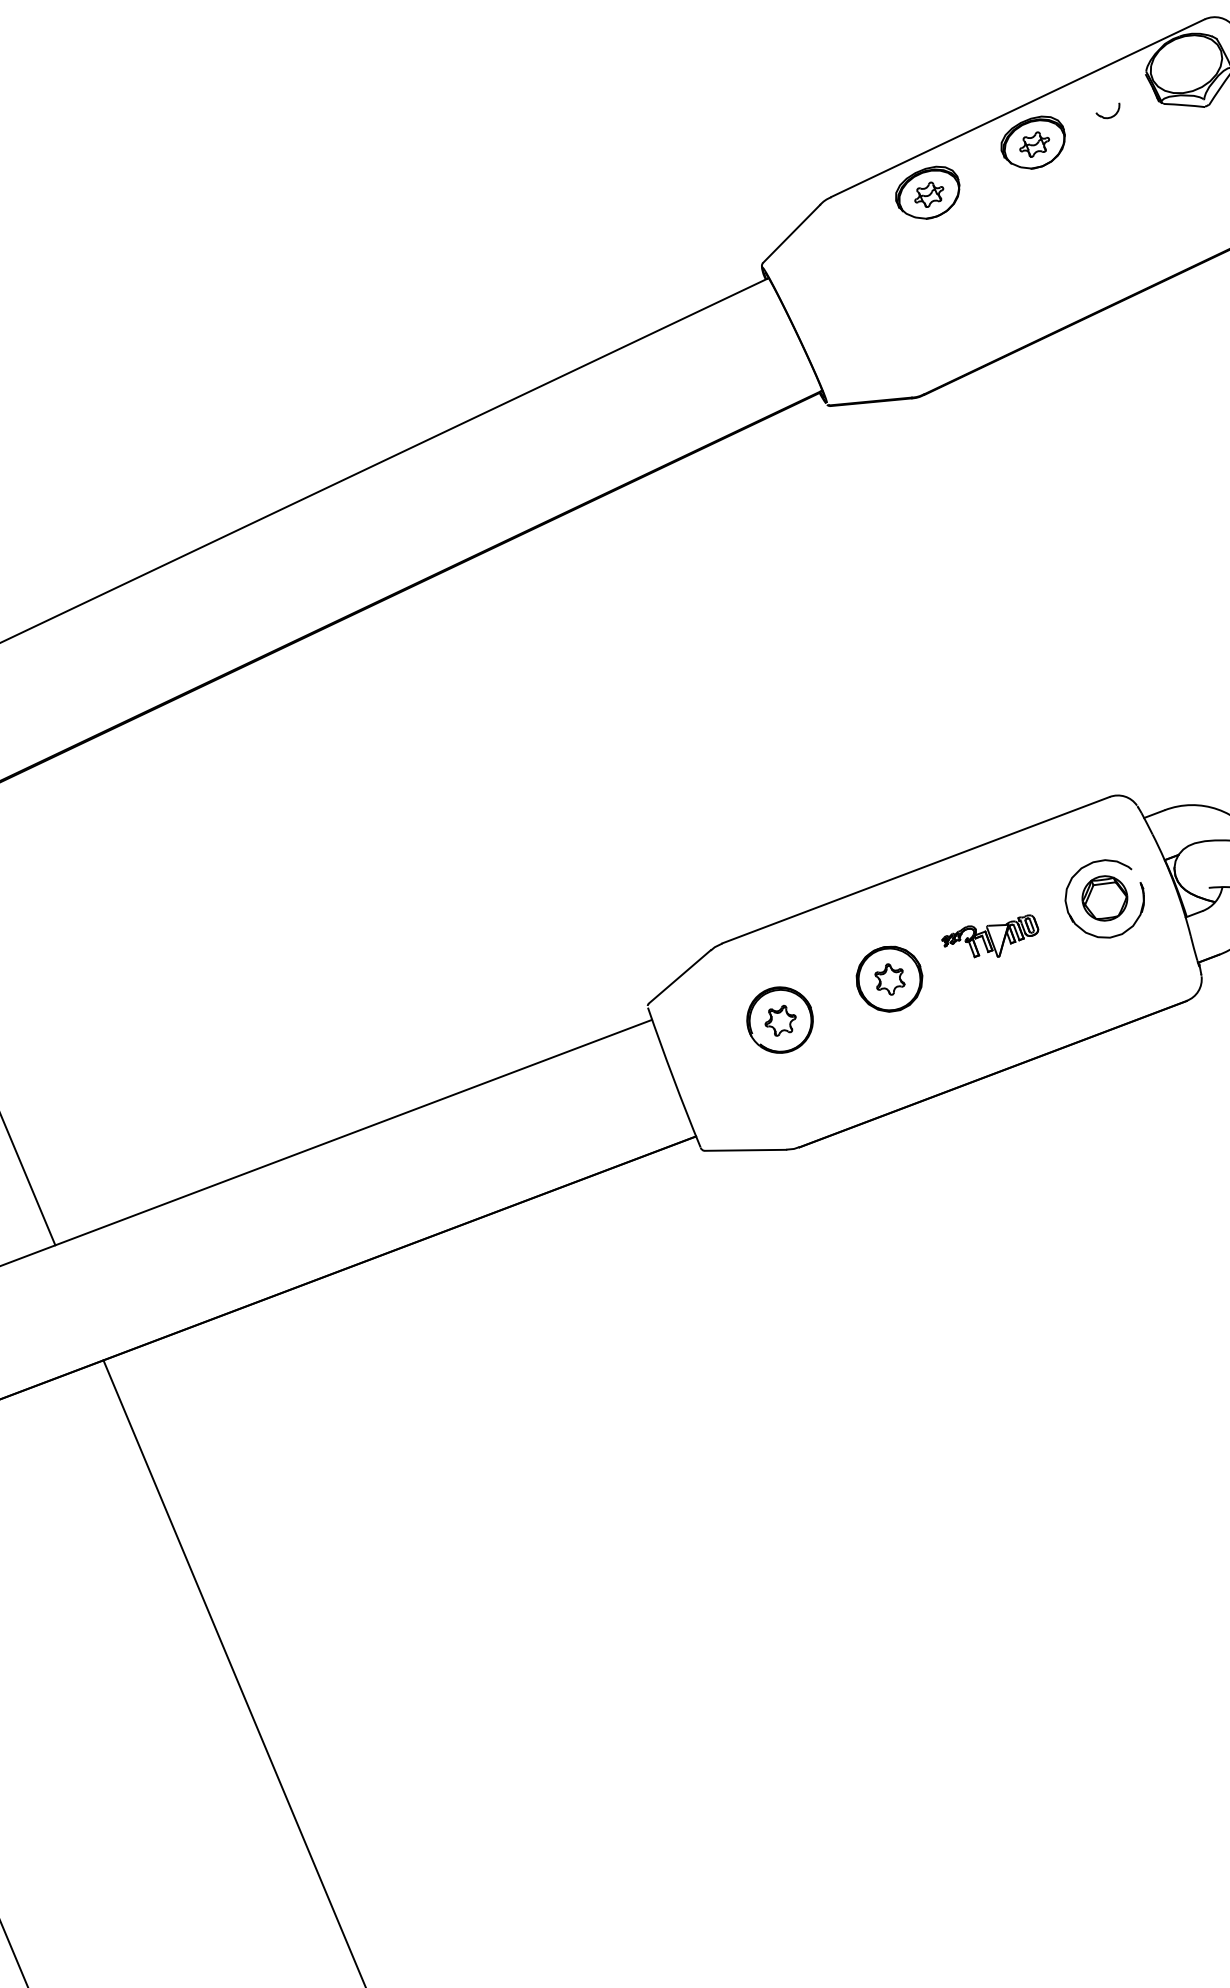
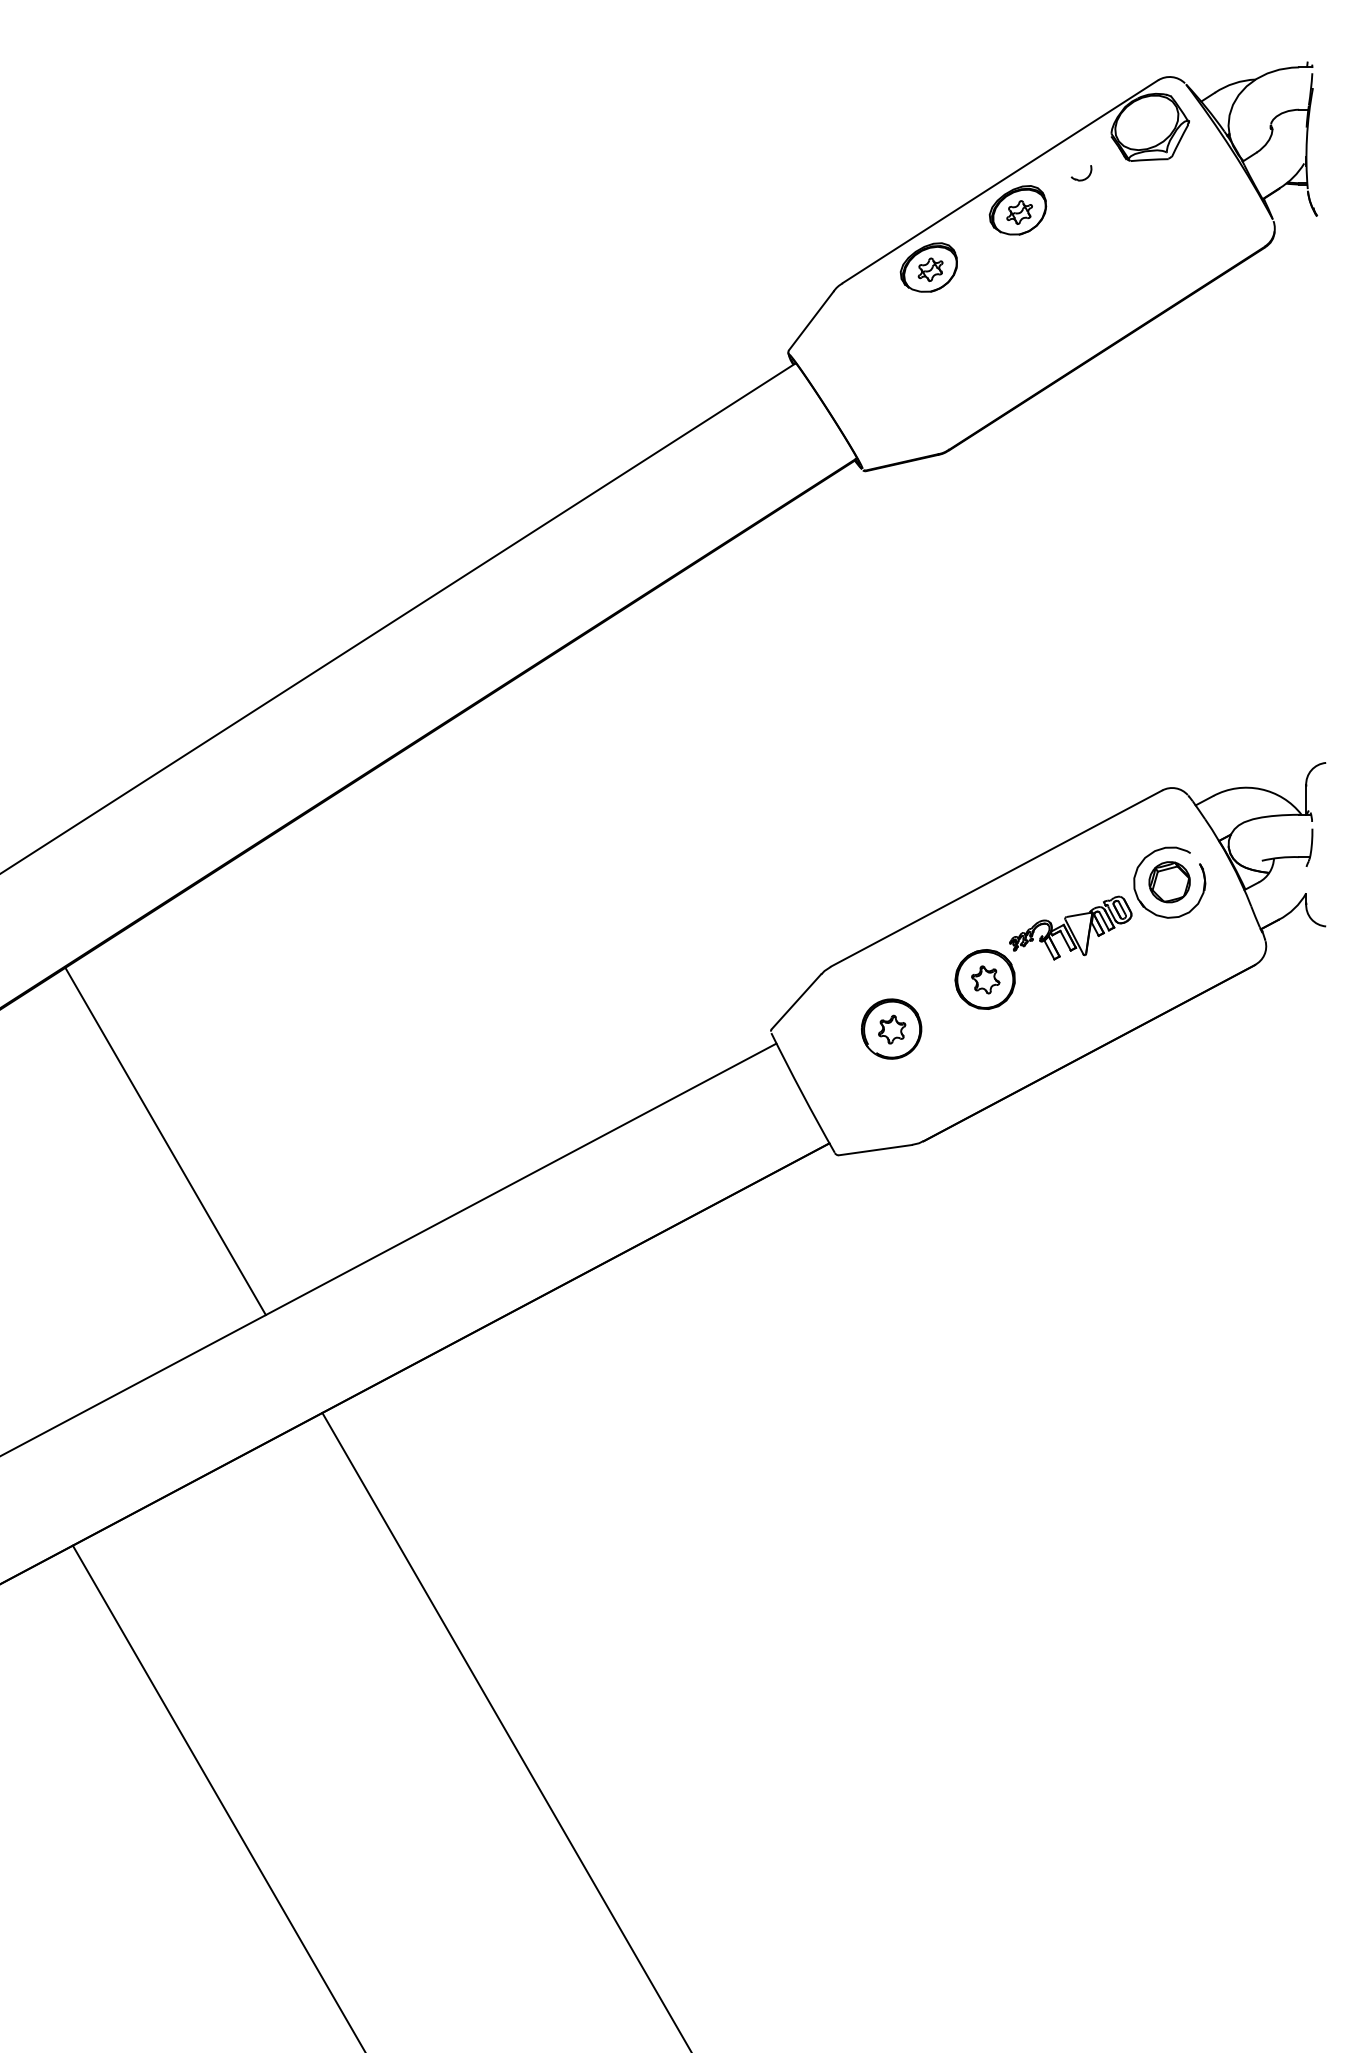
part: (990, 934) -> (1070, 927), size x1.43

